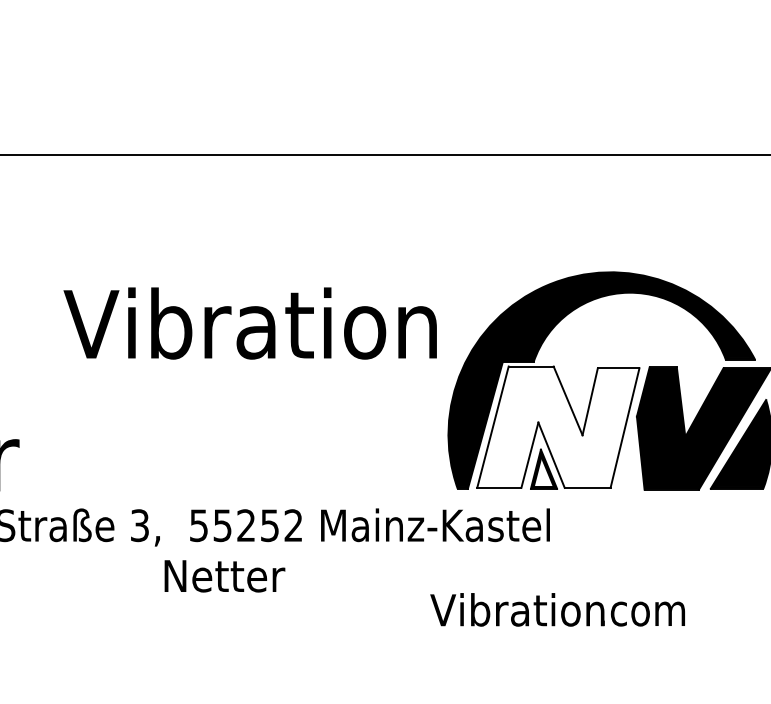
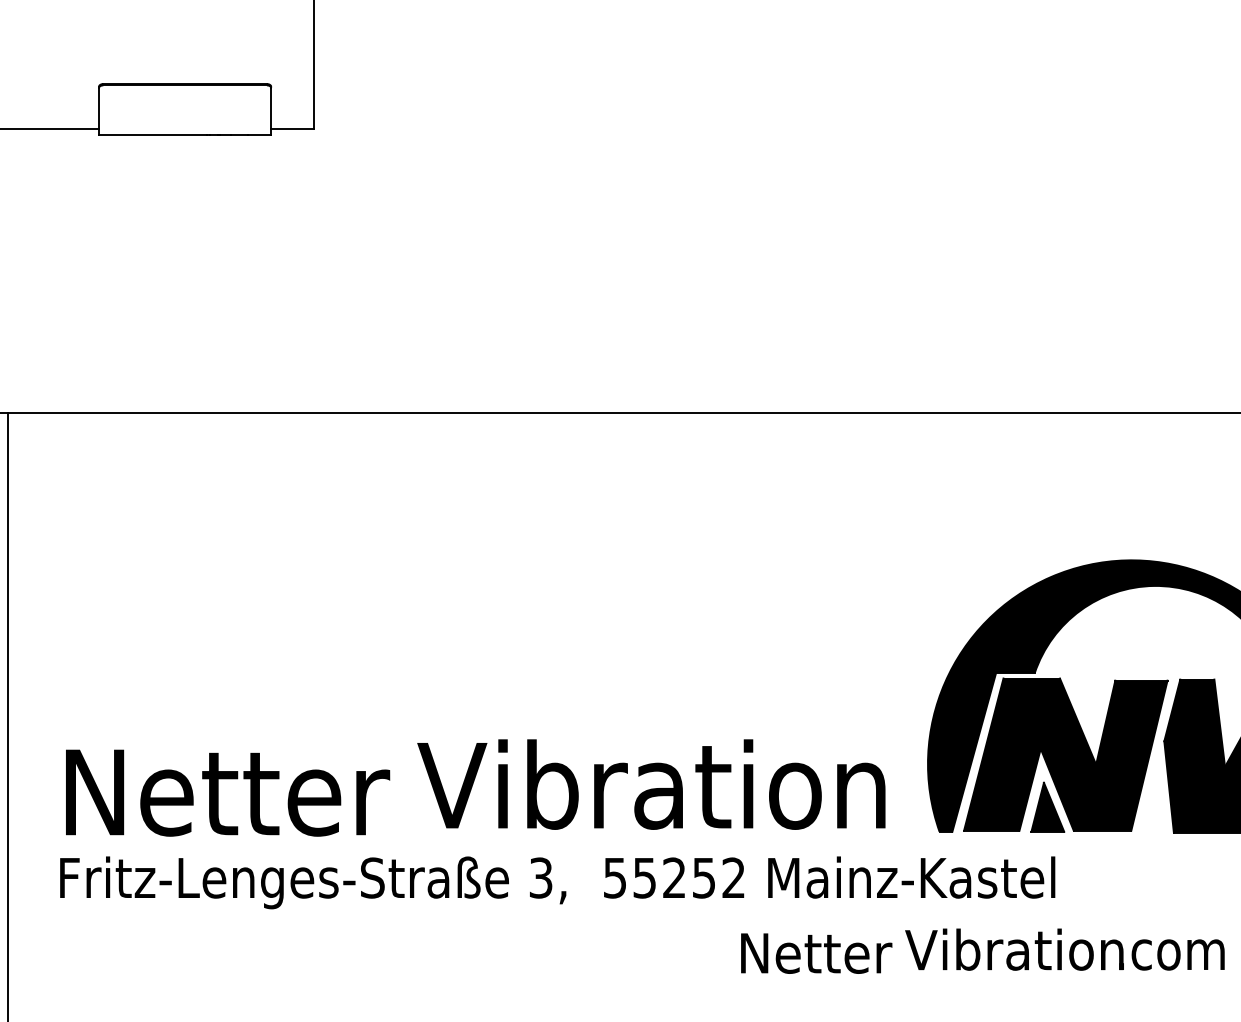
text: (250, 323) -> (651, 784), moved
fill: (558, 427) -> (1065, 754), added
fill: (543, 470) -> (1047, 809), added
text: (224, 576) -> (816, 953), moved
text: (557, 609) -> (1064, 949), moved

